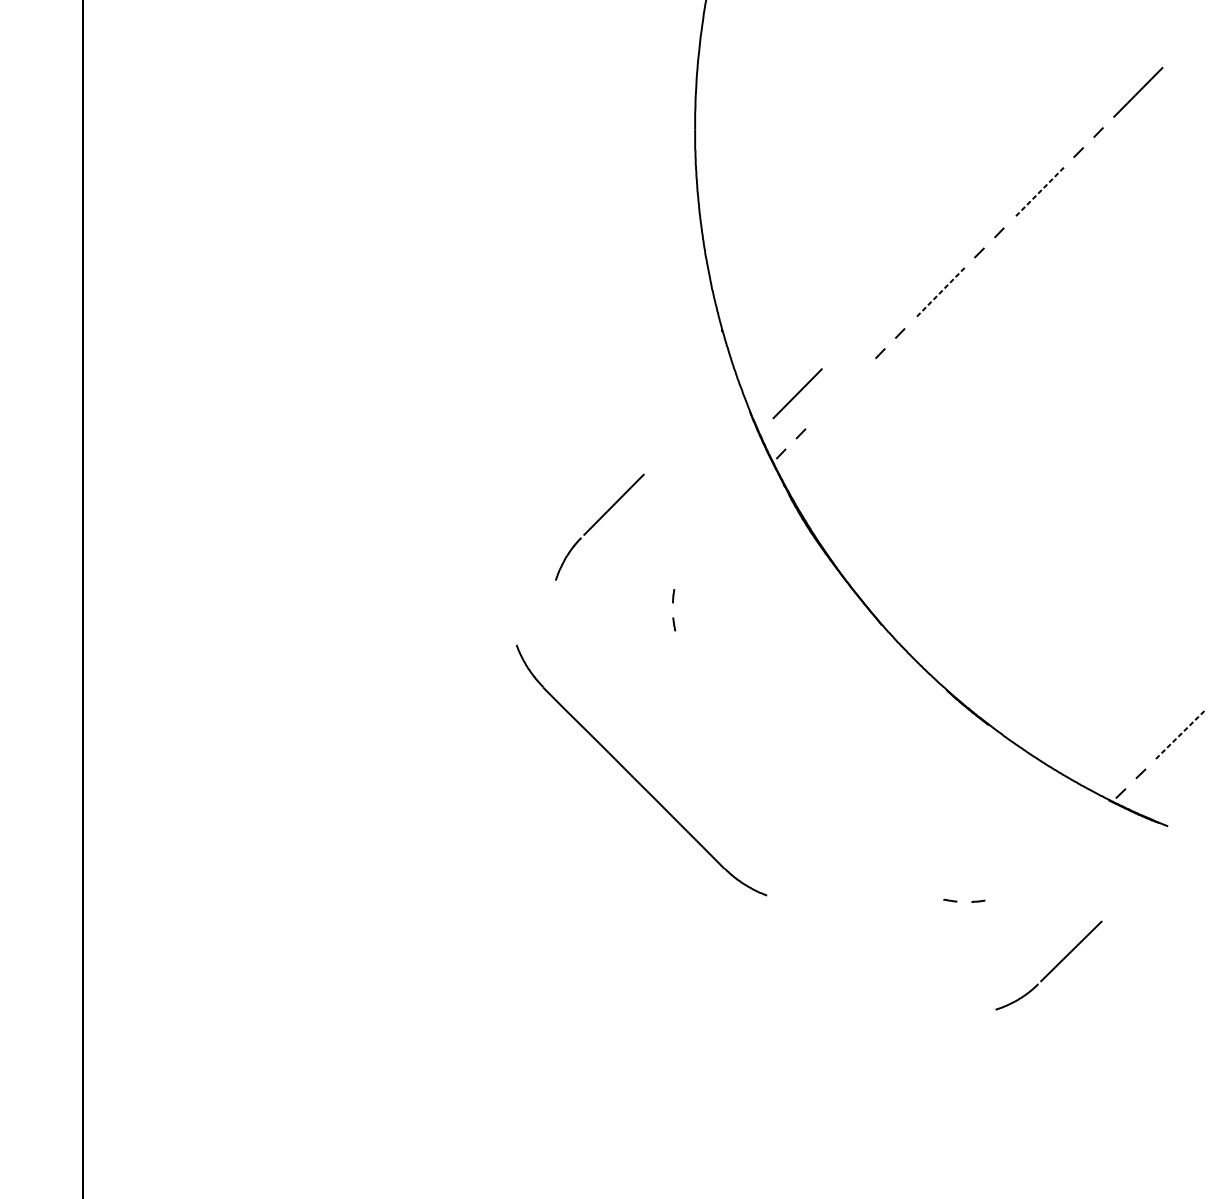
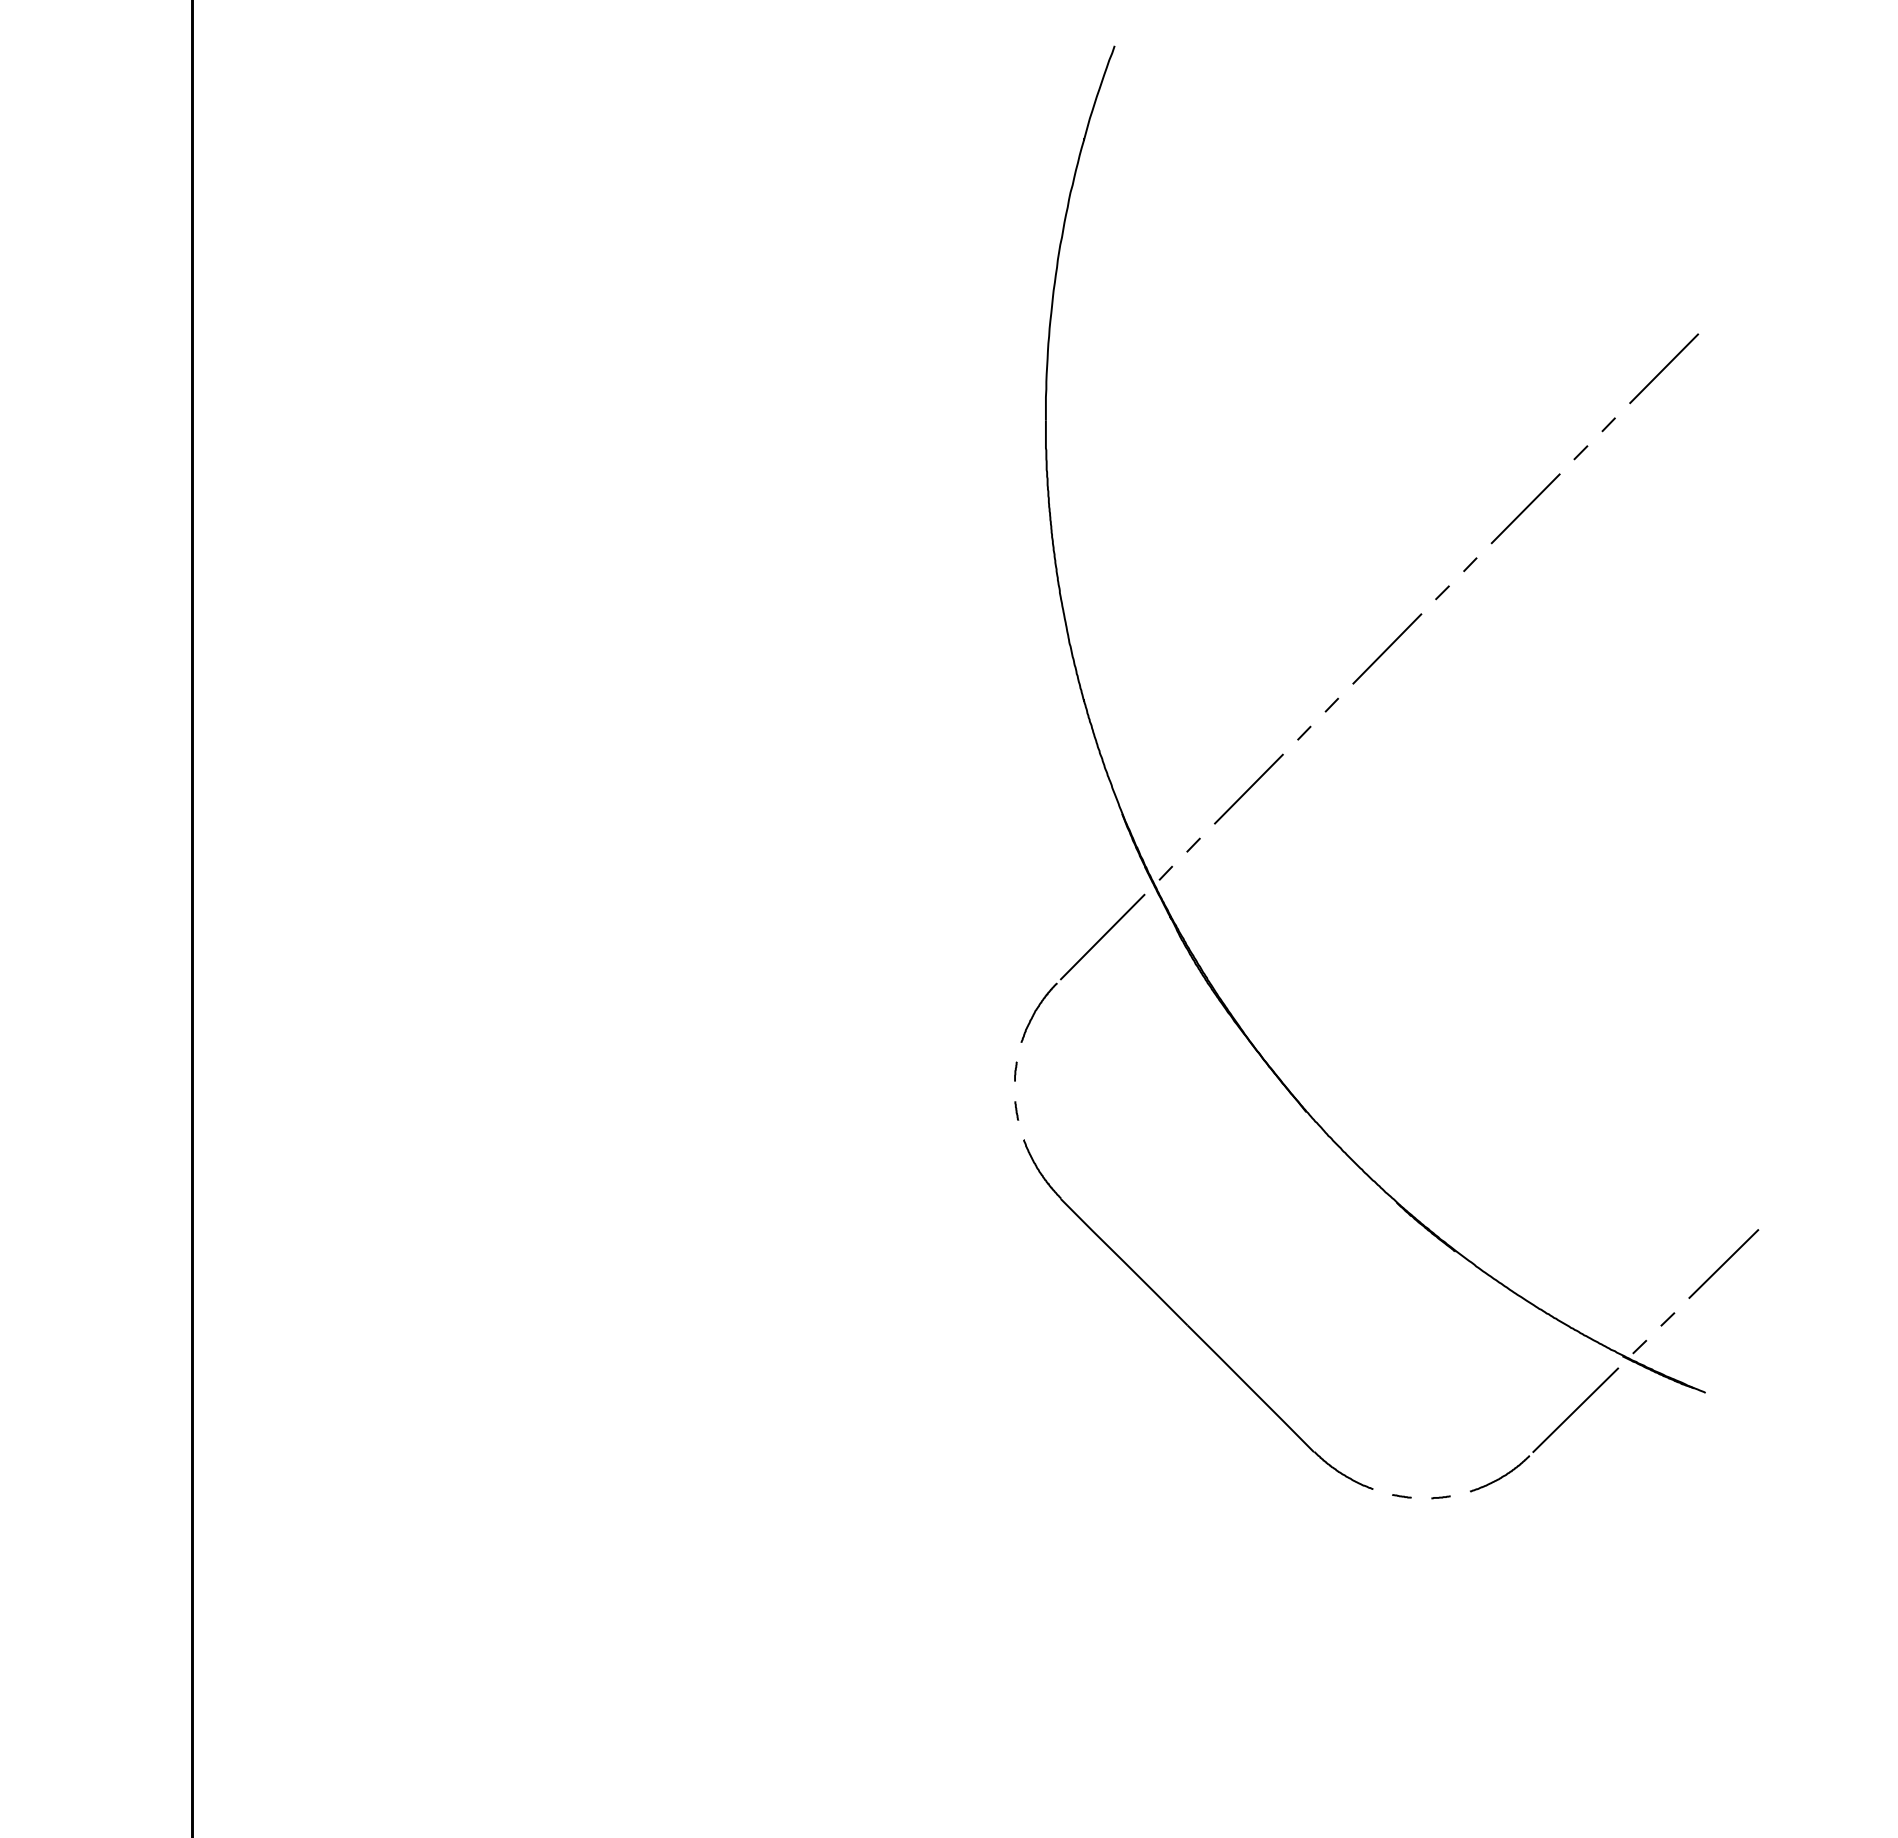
line: (1038, 193) -> (1525, 509), dashed -> solid
line: (939, 293) -> (1386, 649), dashed -> solid
line: (797, 393) -> (1248, 788), moved
part: (596, 522) -> (1078, 962), moved
line: (1181, 733) -> (1724, 1263), dashed -> solid
part: (634, 777) -> (1188, 1324), moved
part: (1052, 968) -> (1549, 1434), moved

